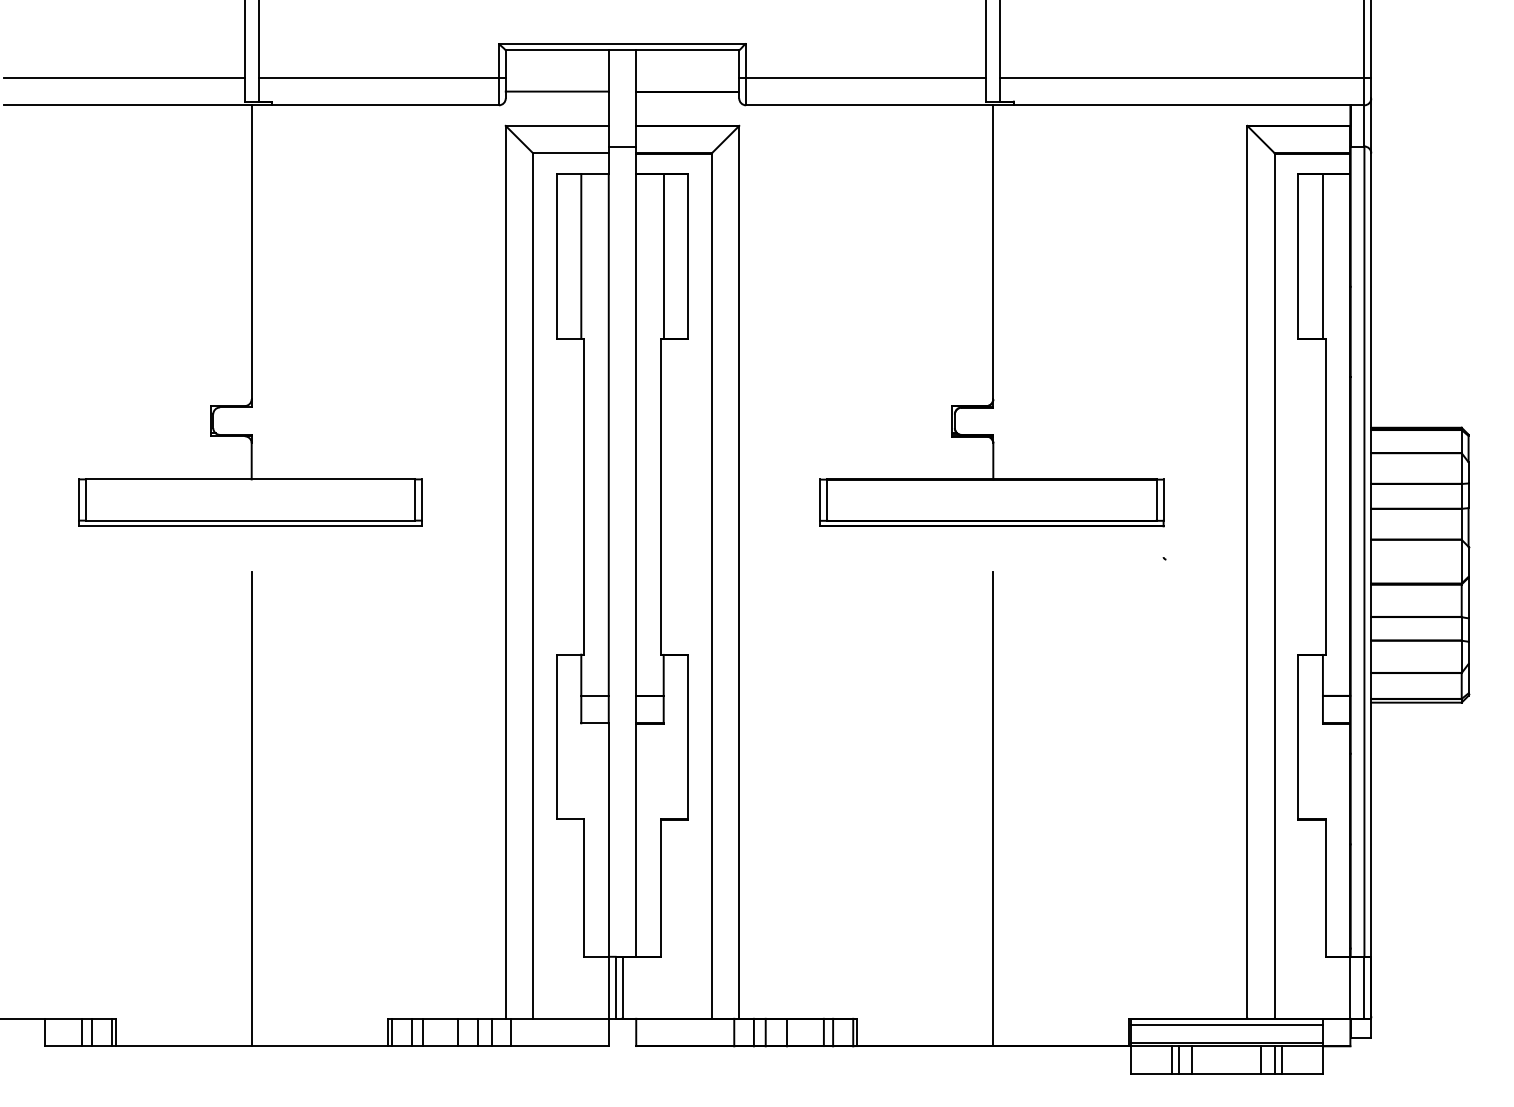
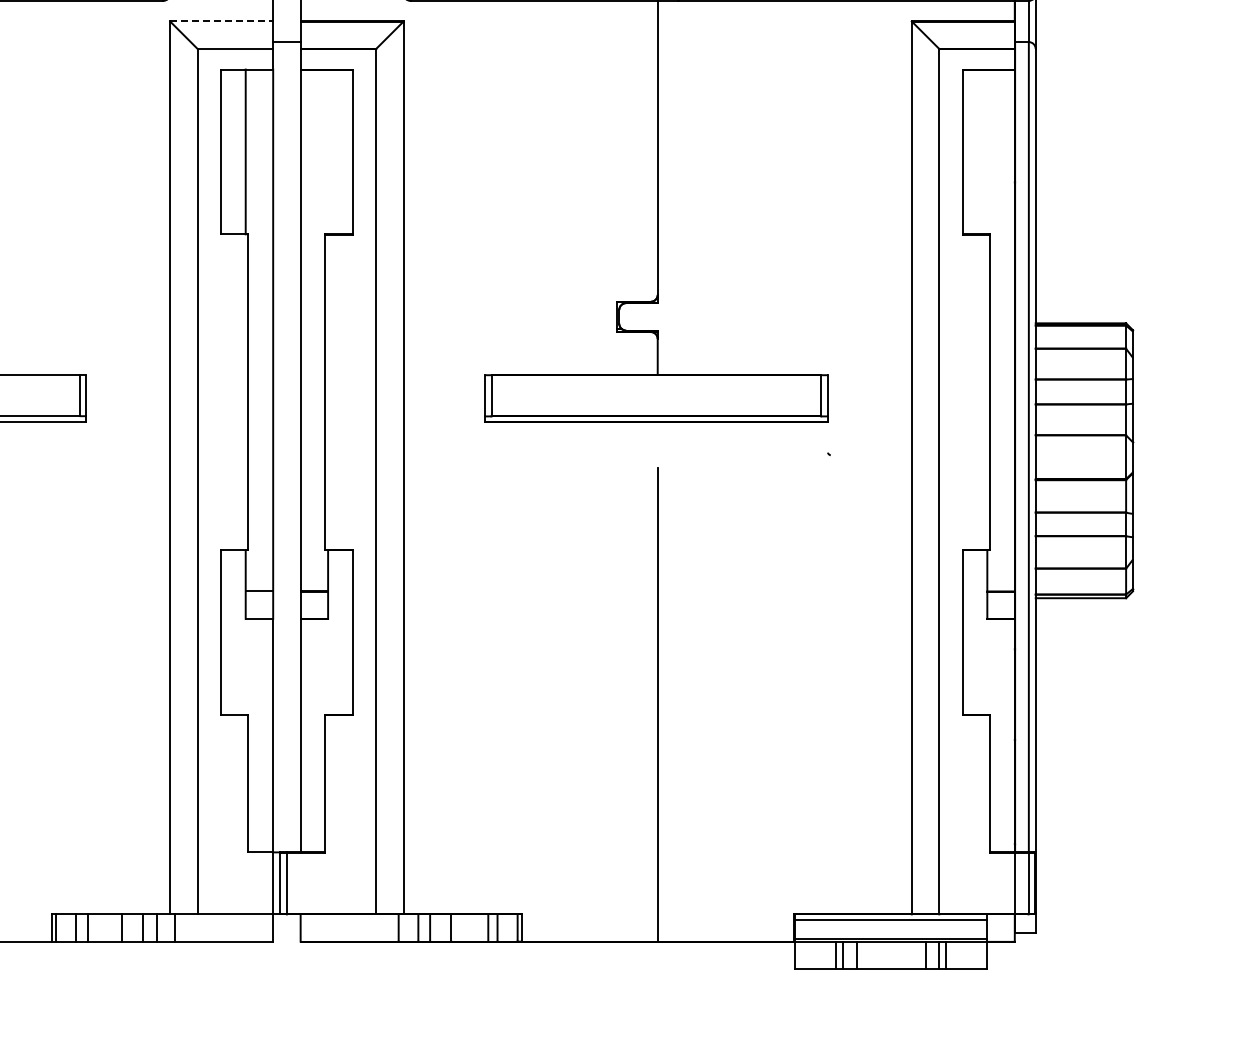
line: (557, 125) -> (221, 21), solid -> dashed
line: (663, 256) -> (327, 152), removed
line: (1322, 256) -> (986, 152), removed

